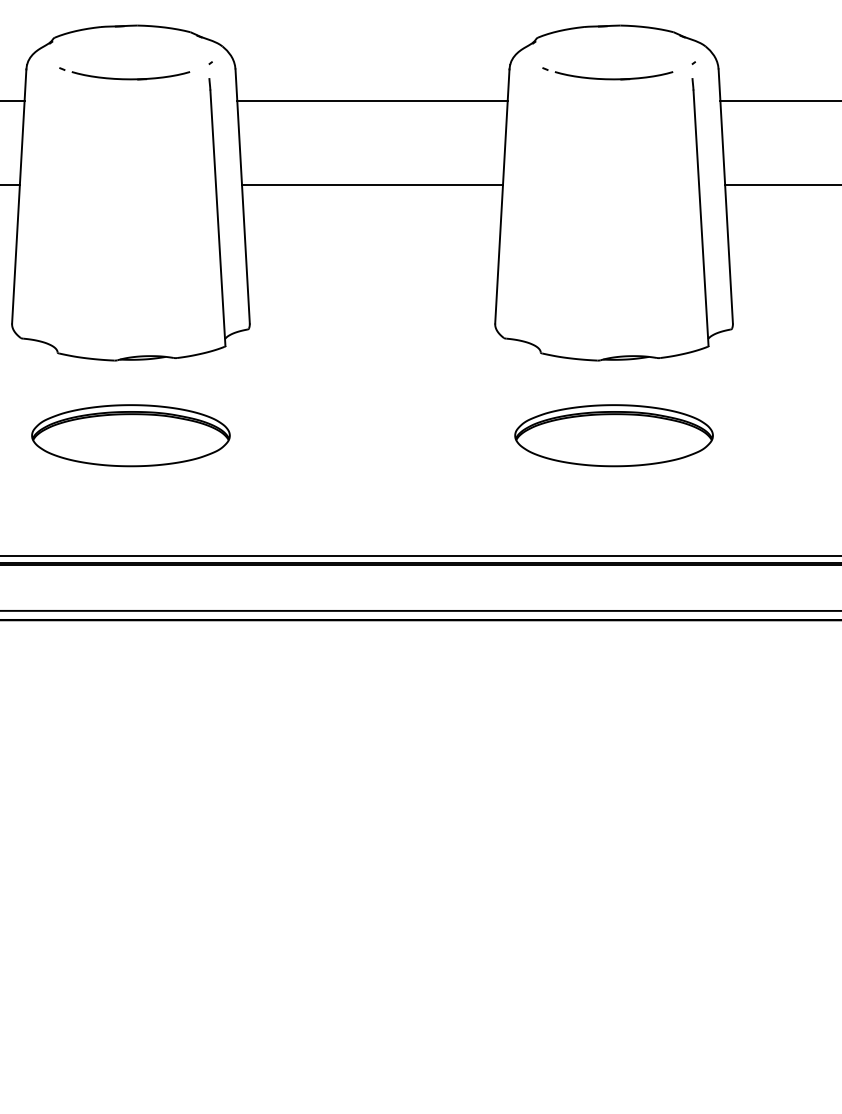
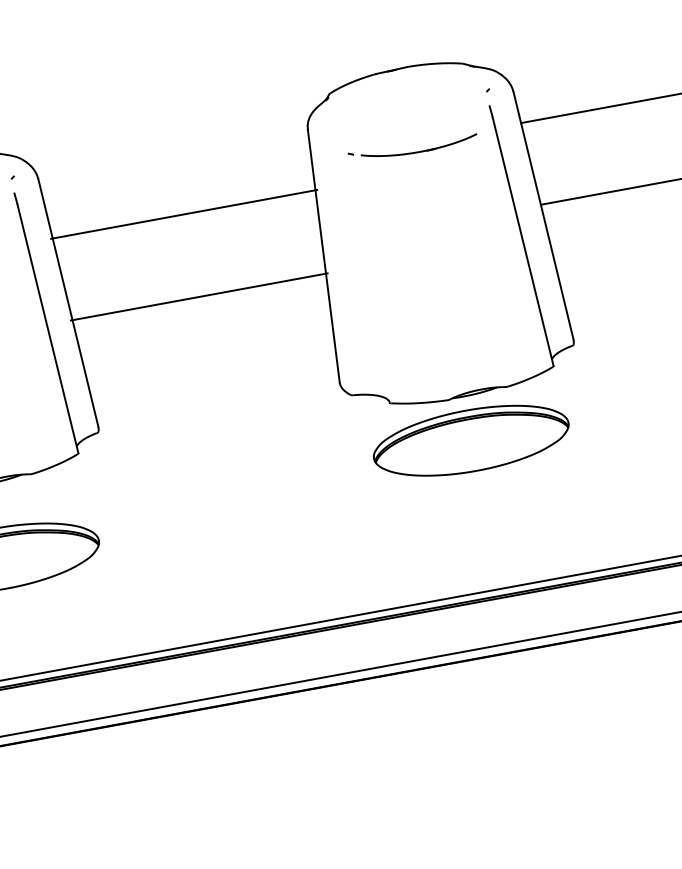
part: (607, 73) -> (412, 147), moved
line: (372, 101) -> (184, 214), moved
line: (372, 185) -> (199, 297), moved
part: (613, 435) -> (470, 440), moved

